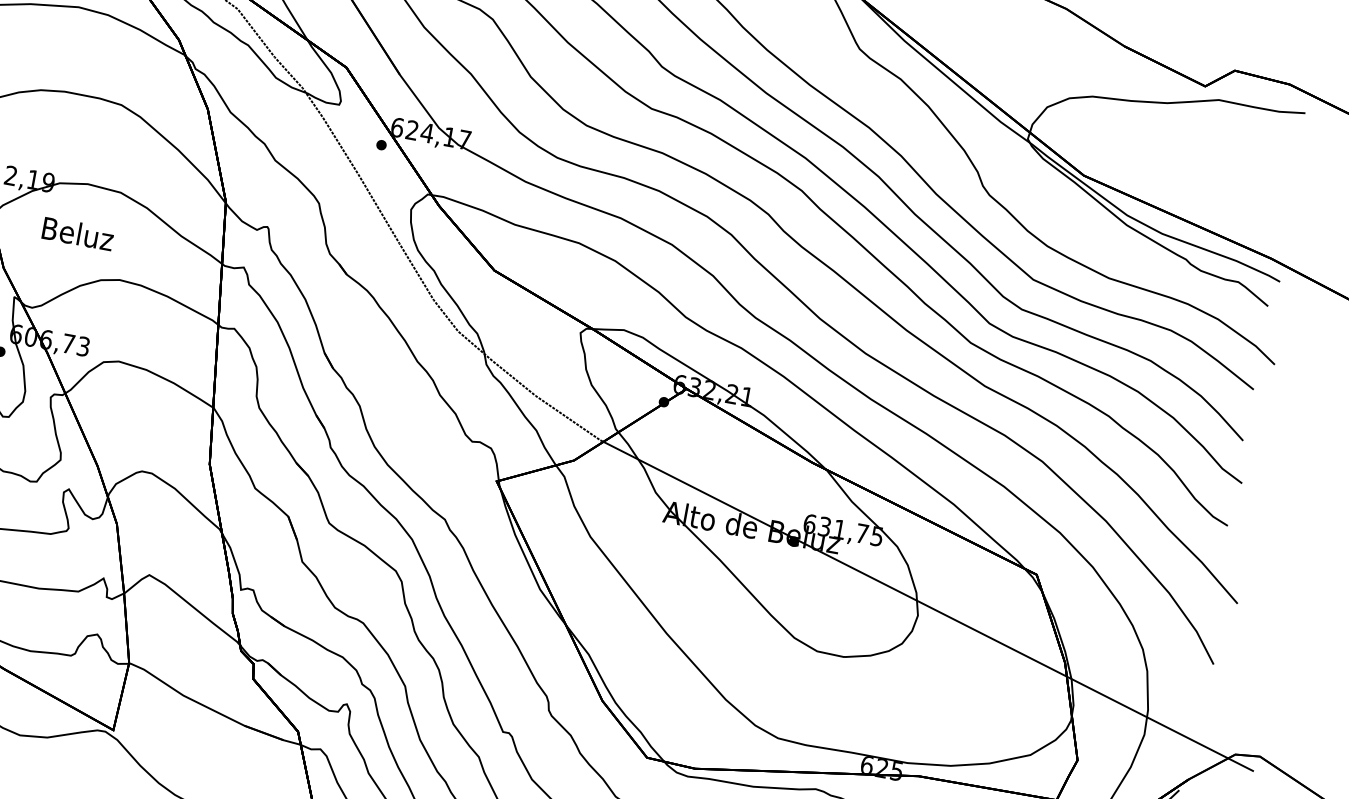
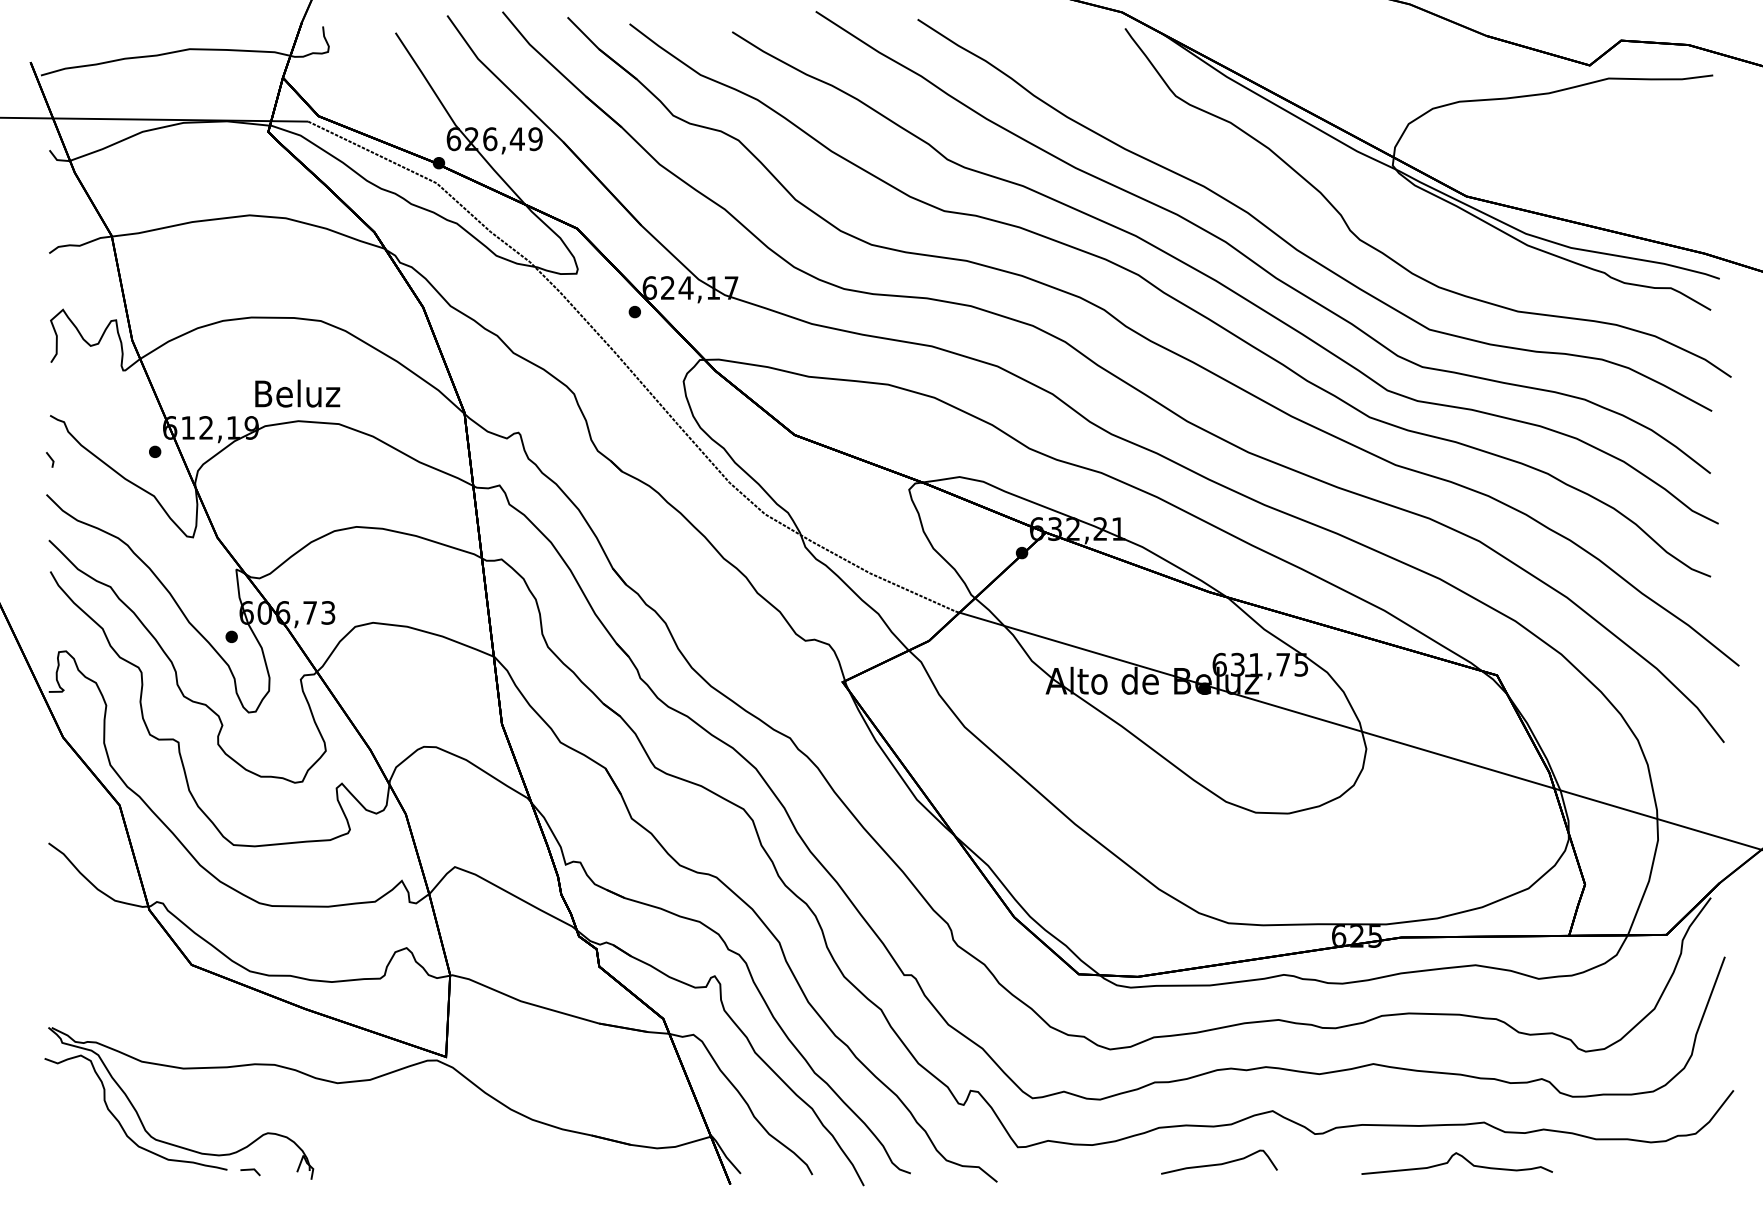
text: (78, 233) -> (297, 393), moved

